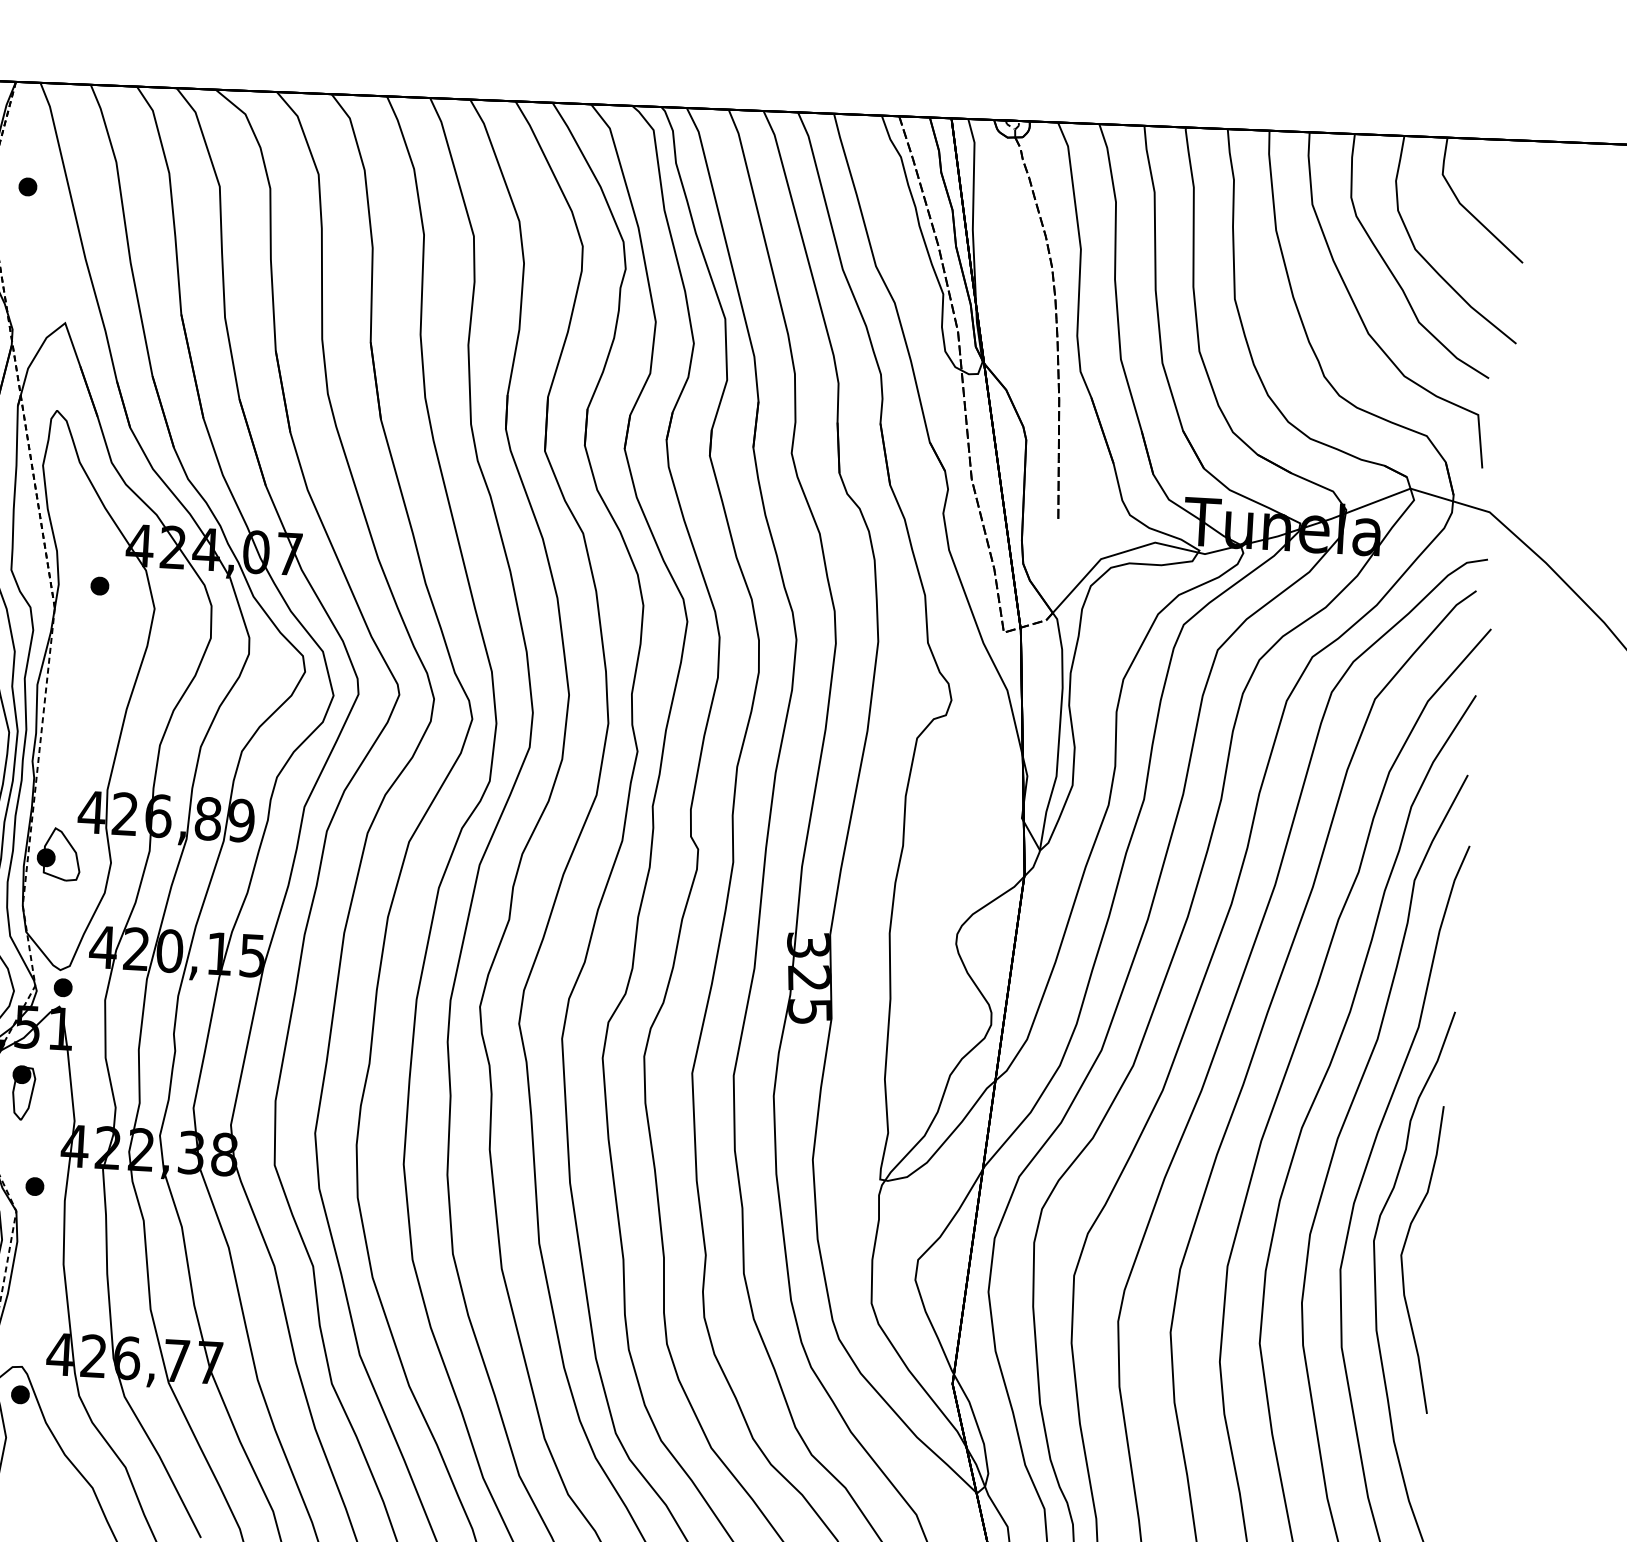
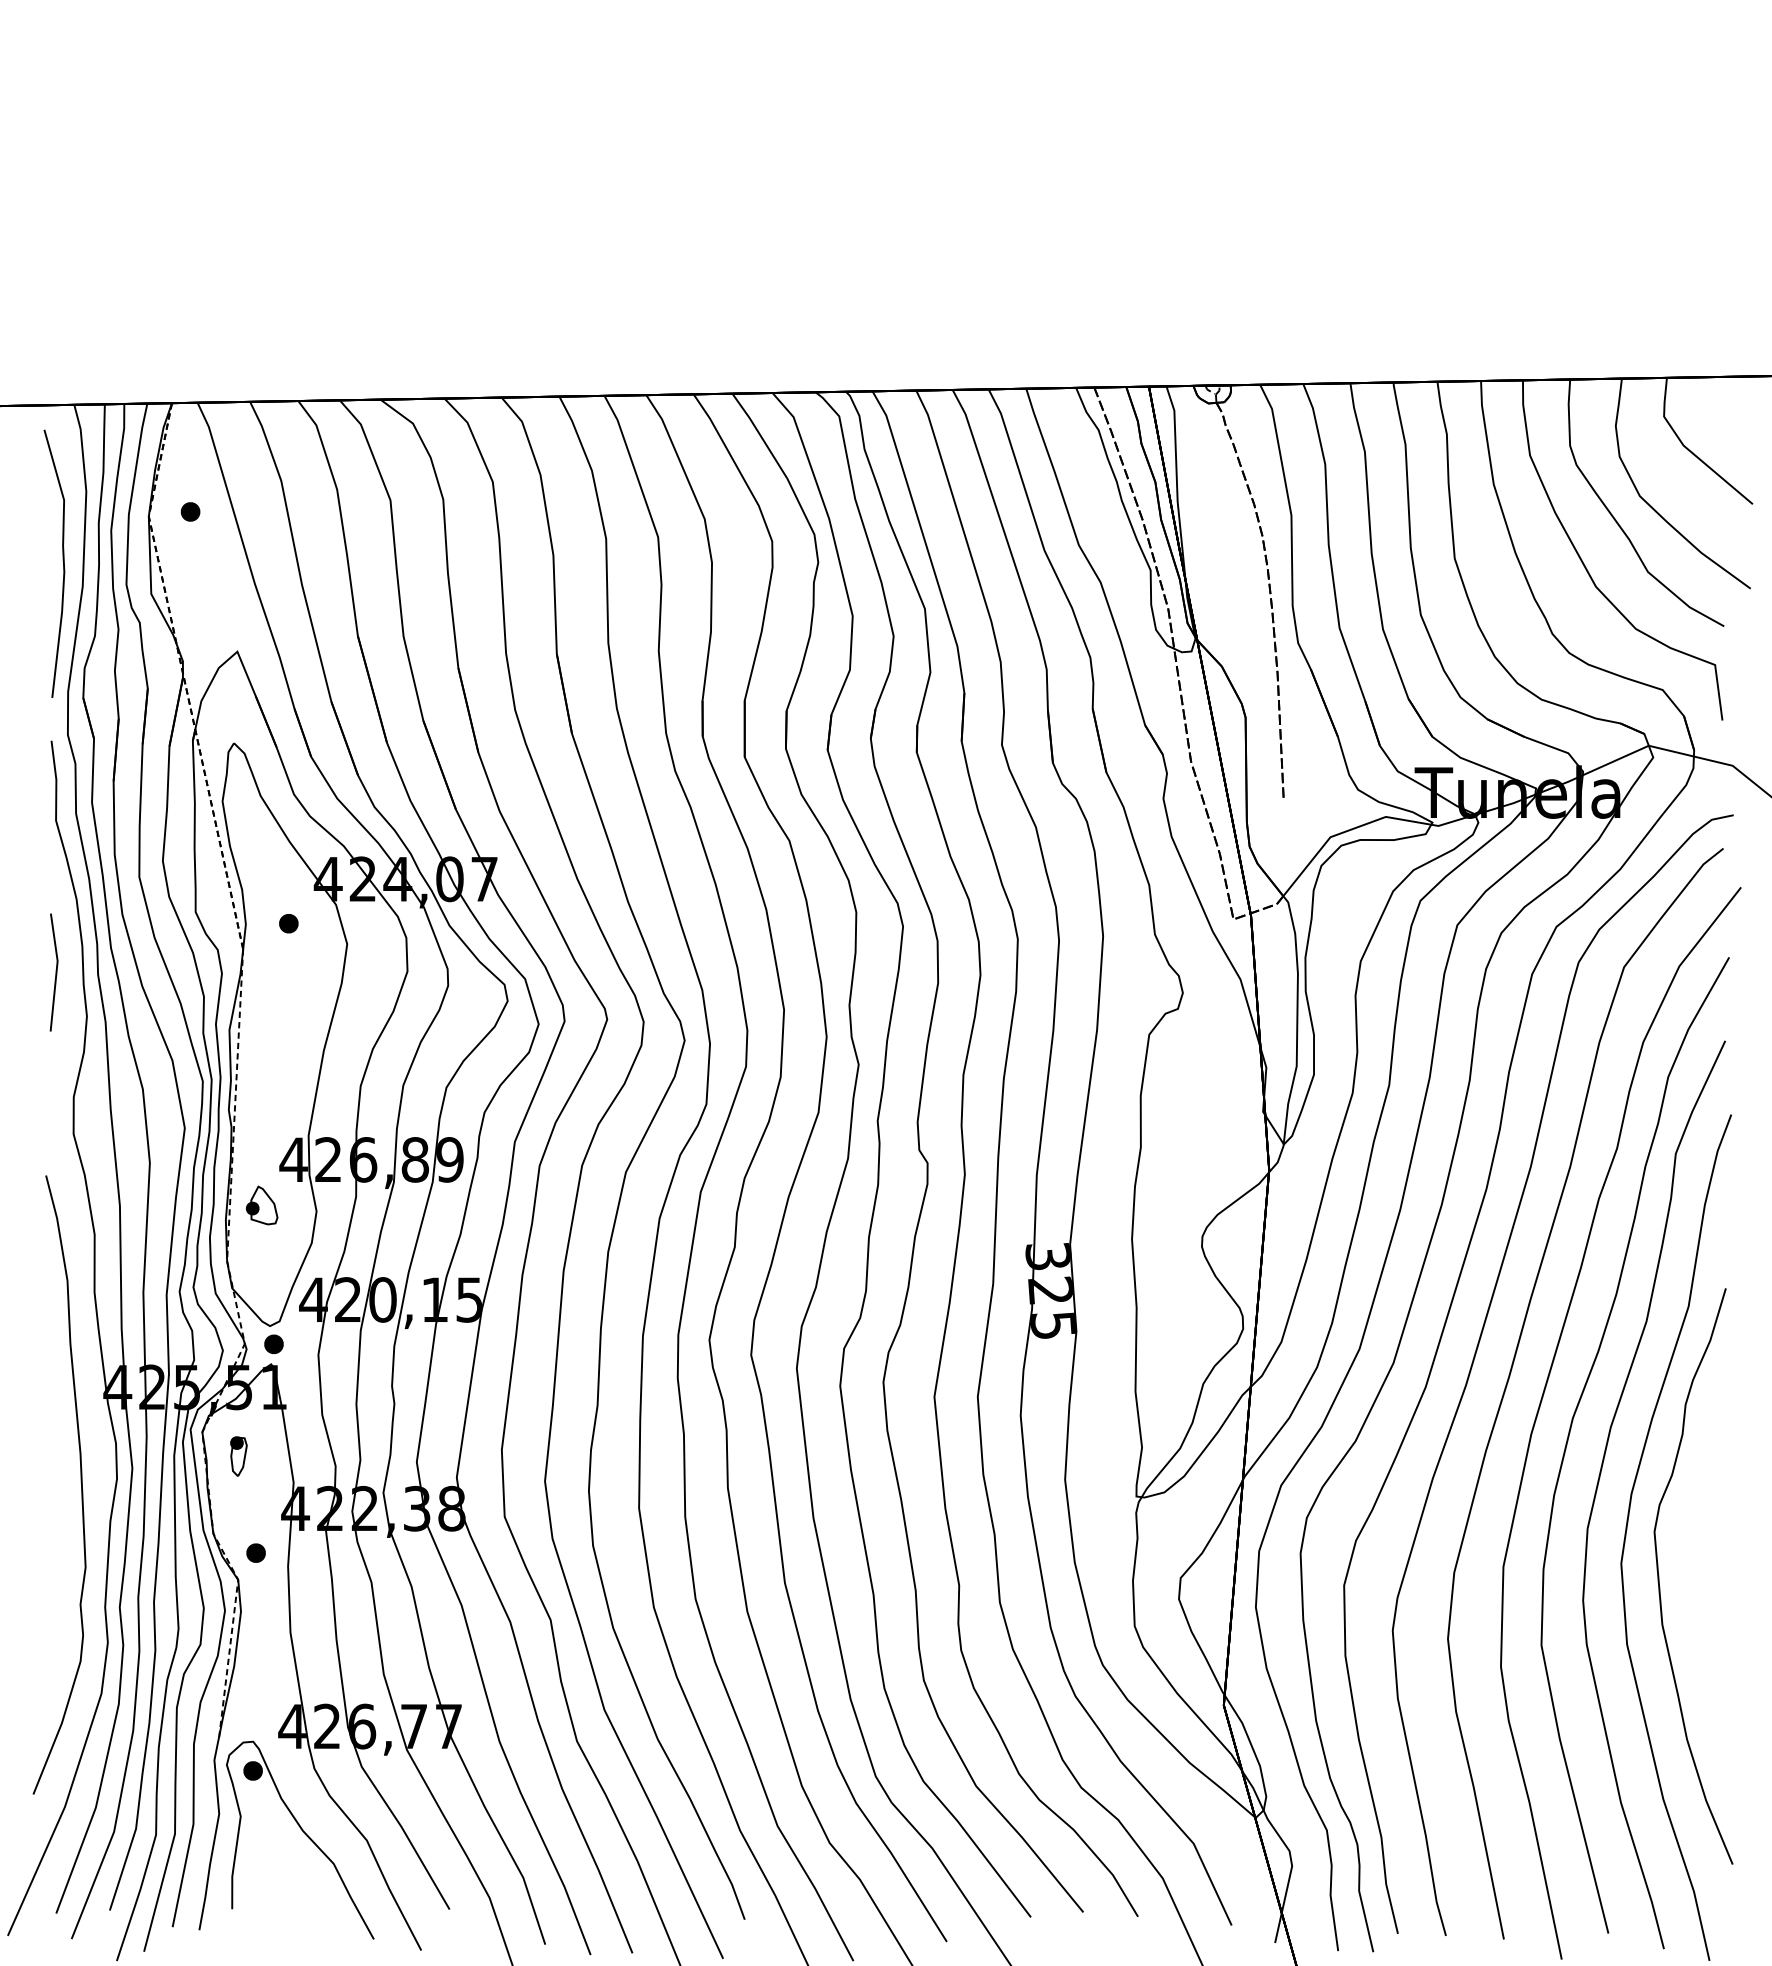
part: (58, 854) -> (261, 1205), size x0.7
part: (23, 1093) -> (238, 1456), size x0.7
curve: (1402, 1257) -> (1685, 1547), removed

